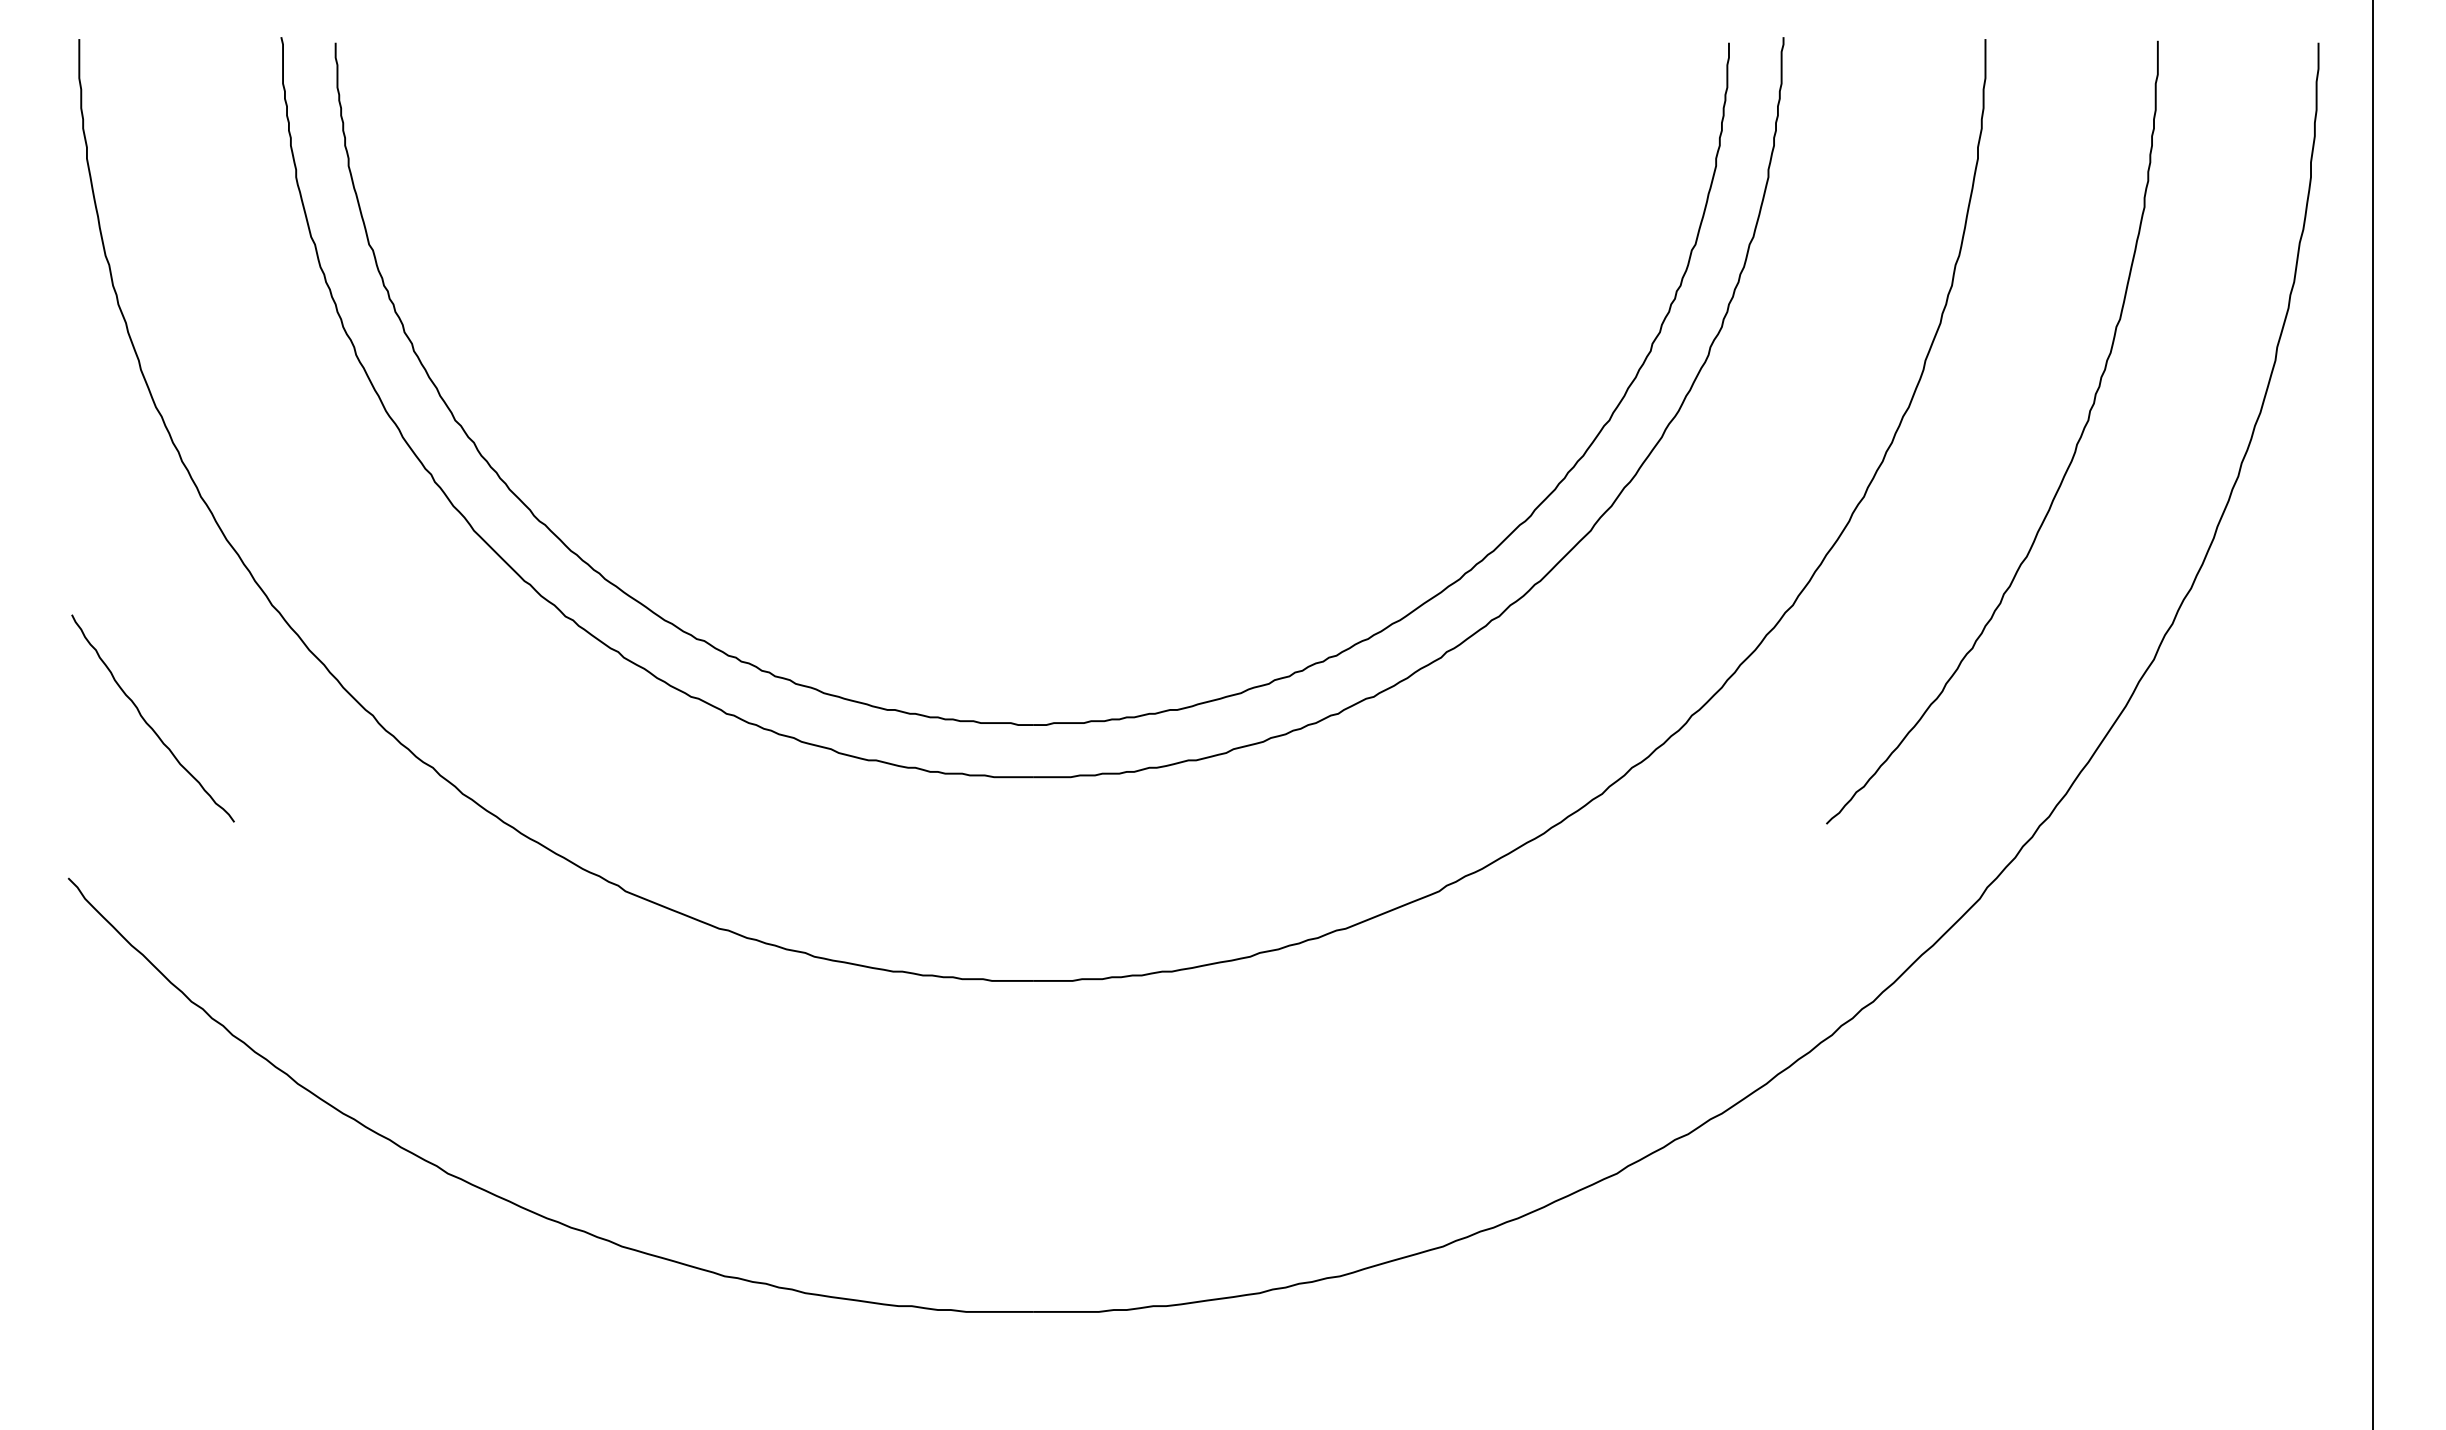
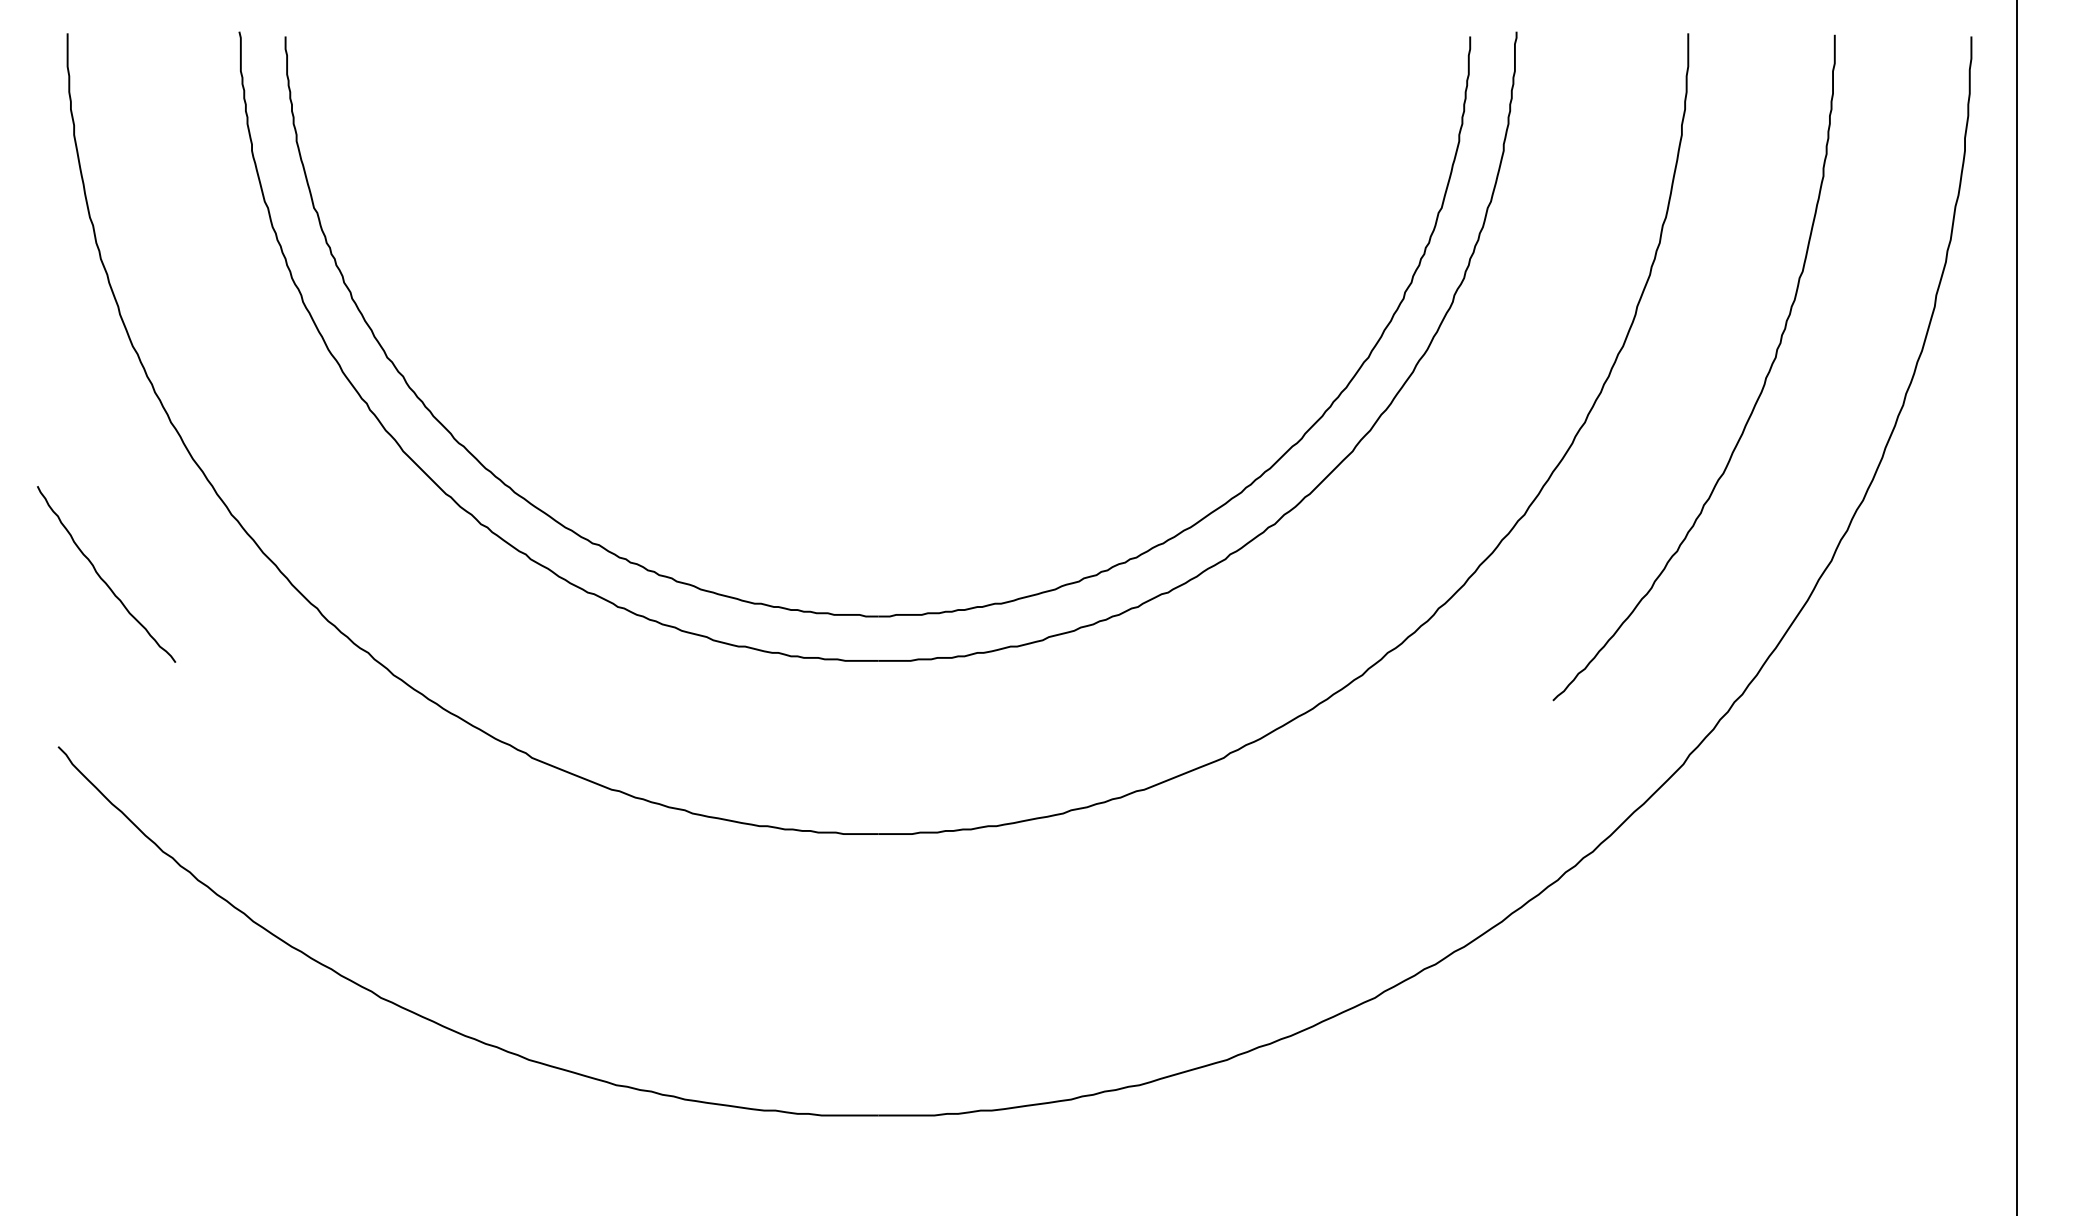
curve: (147, 722) -> (101, 577), moved

